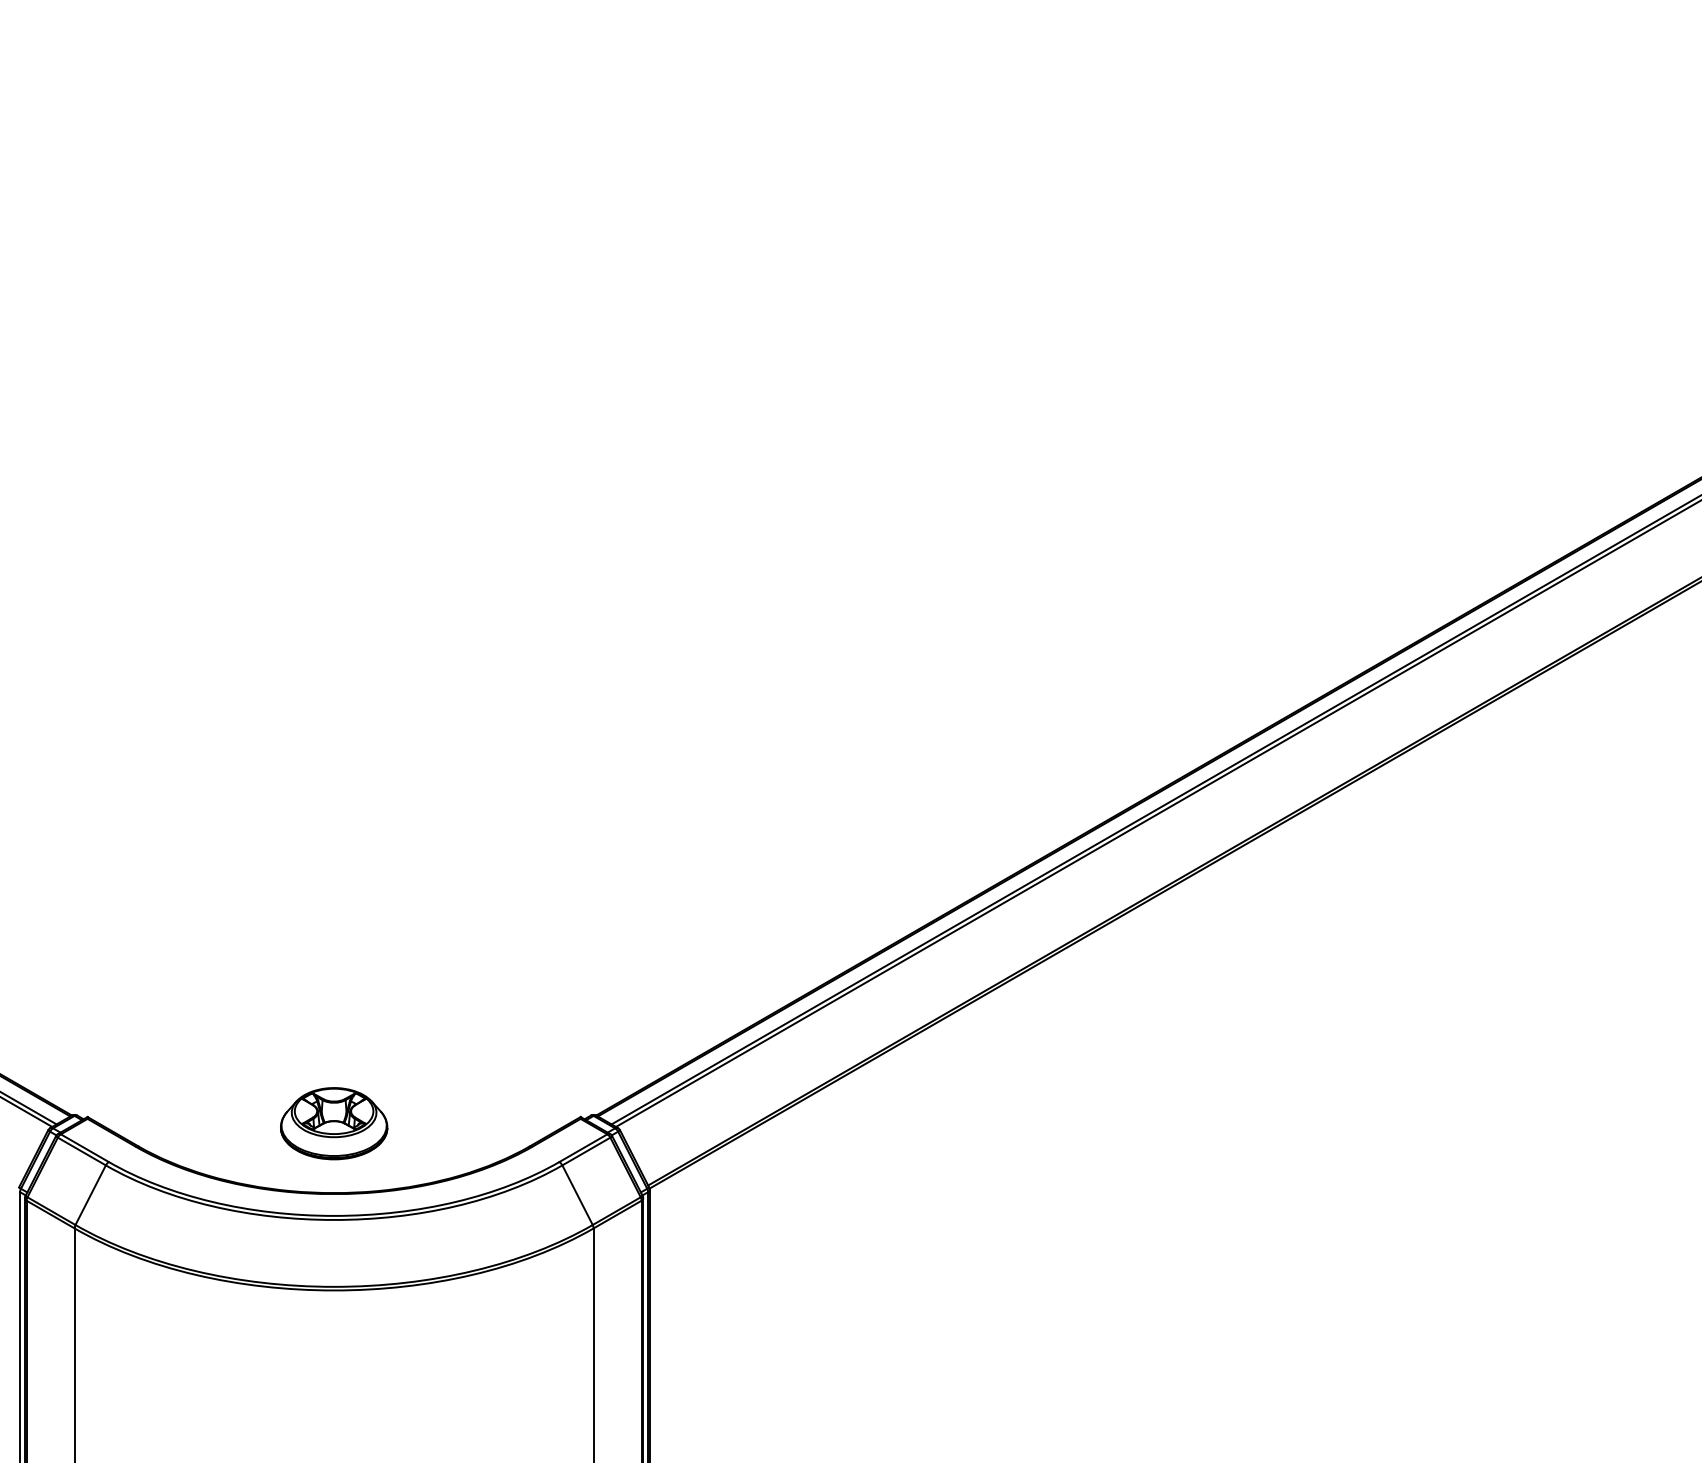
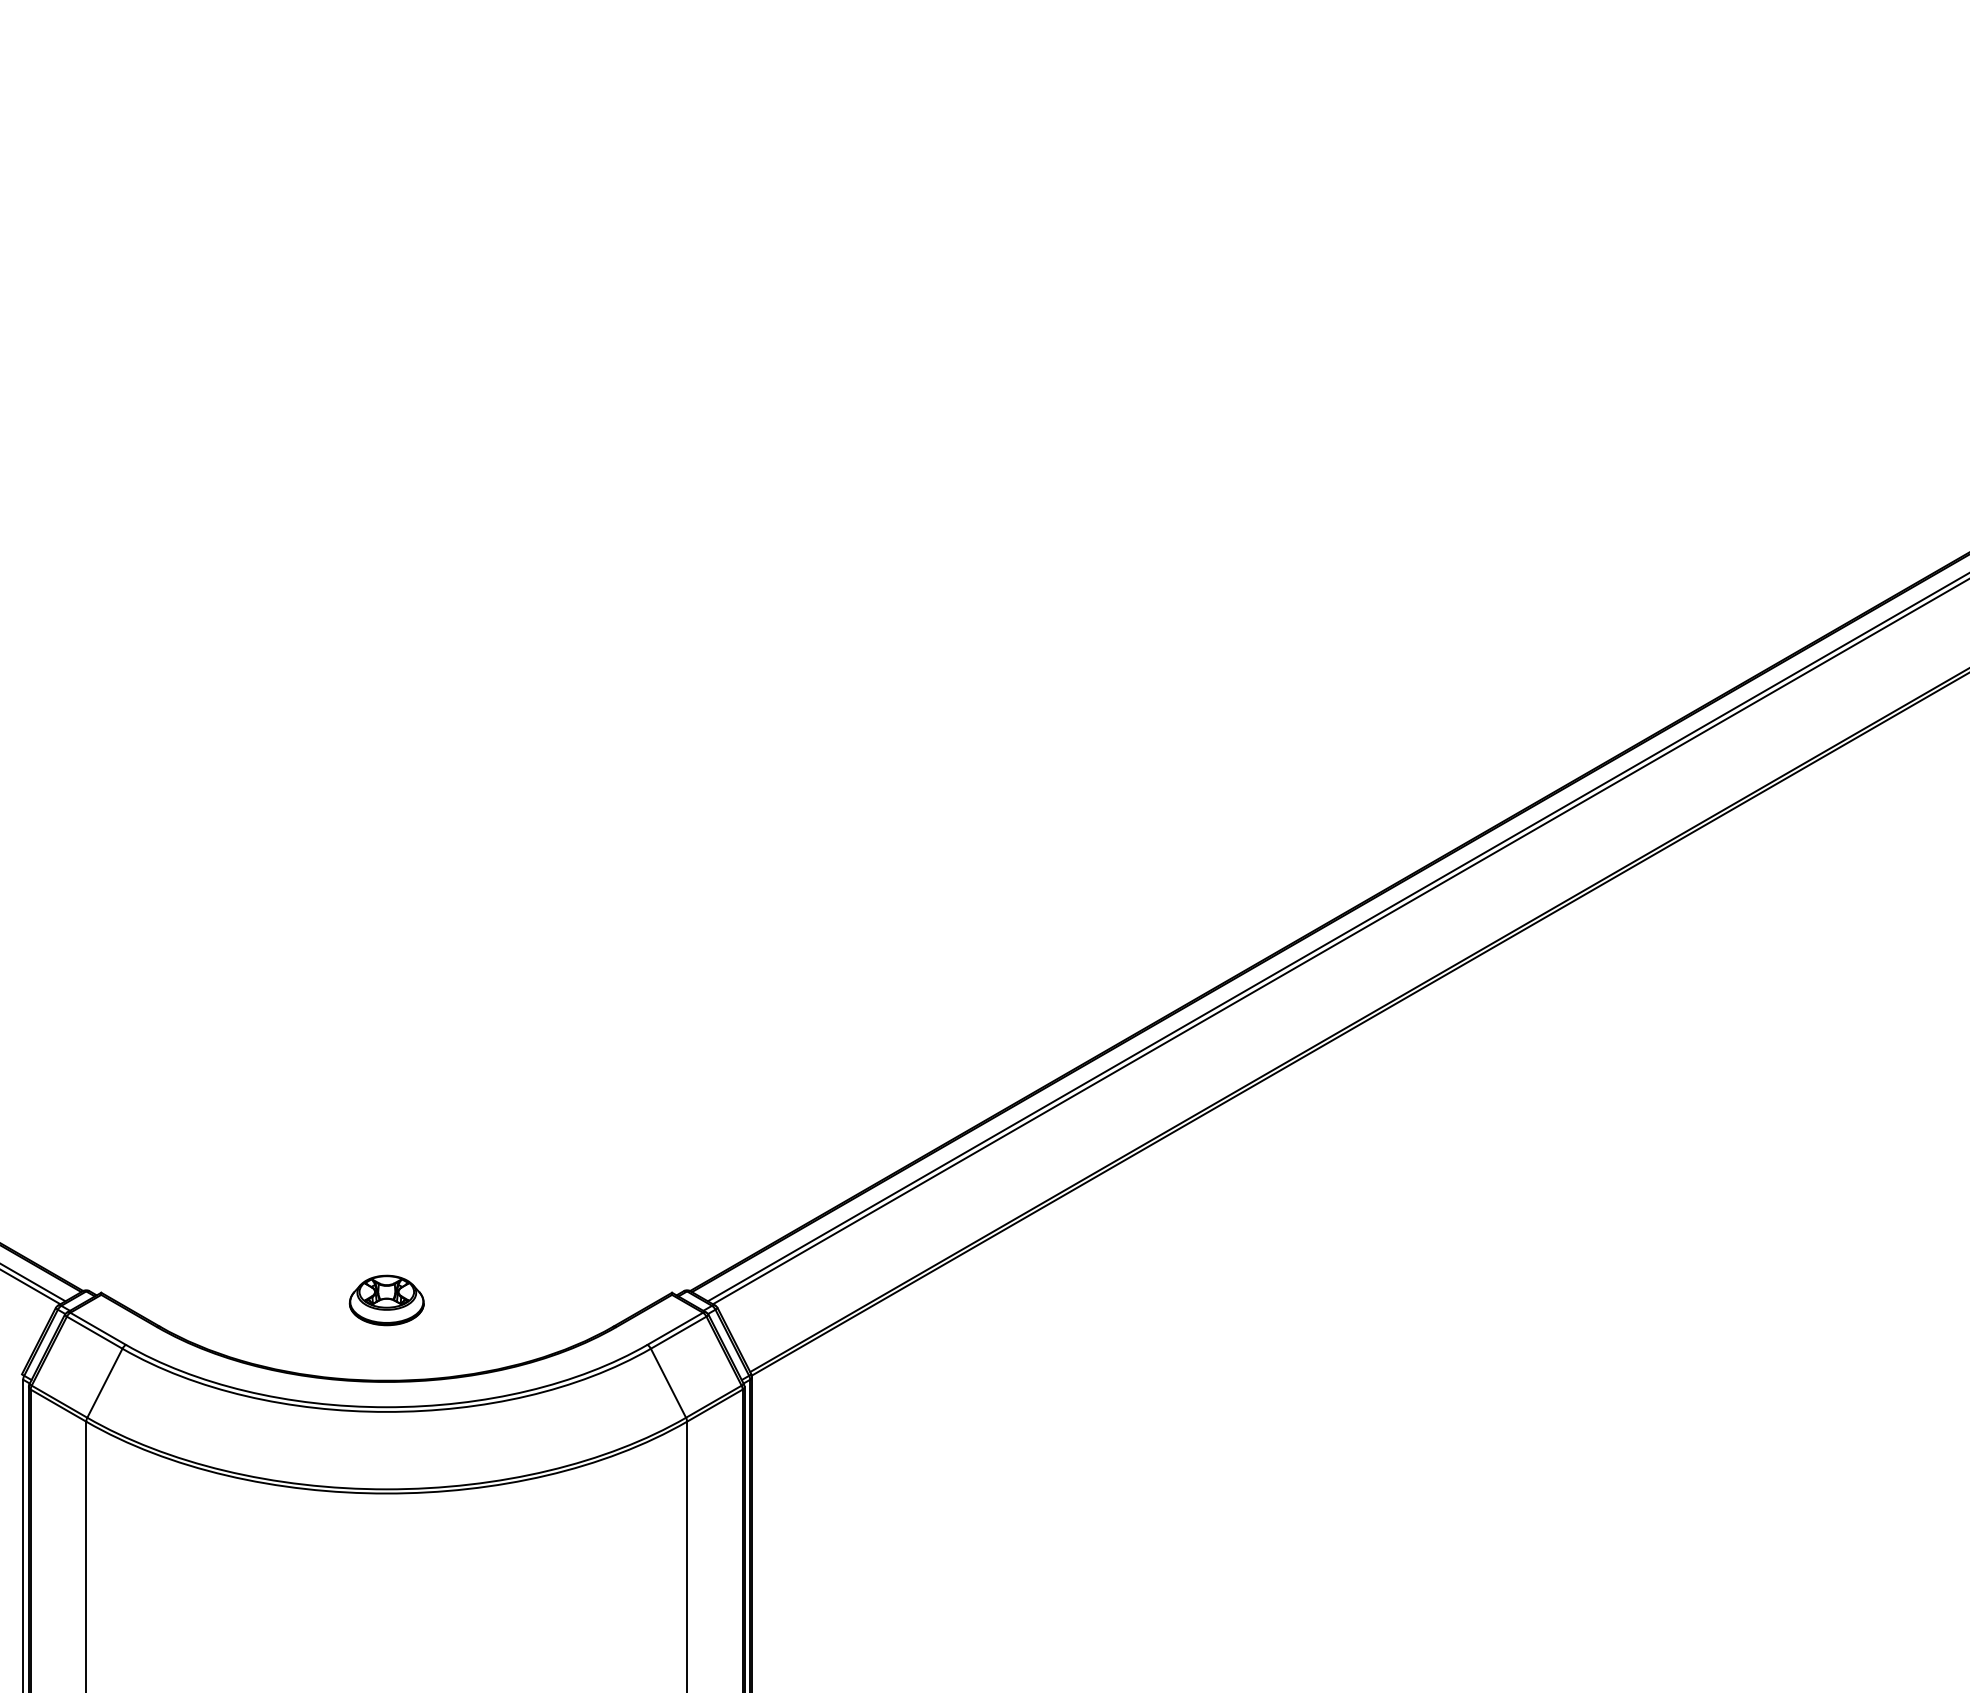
part: (333, 1123) -> (386, 1300), size x0.6

